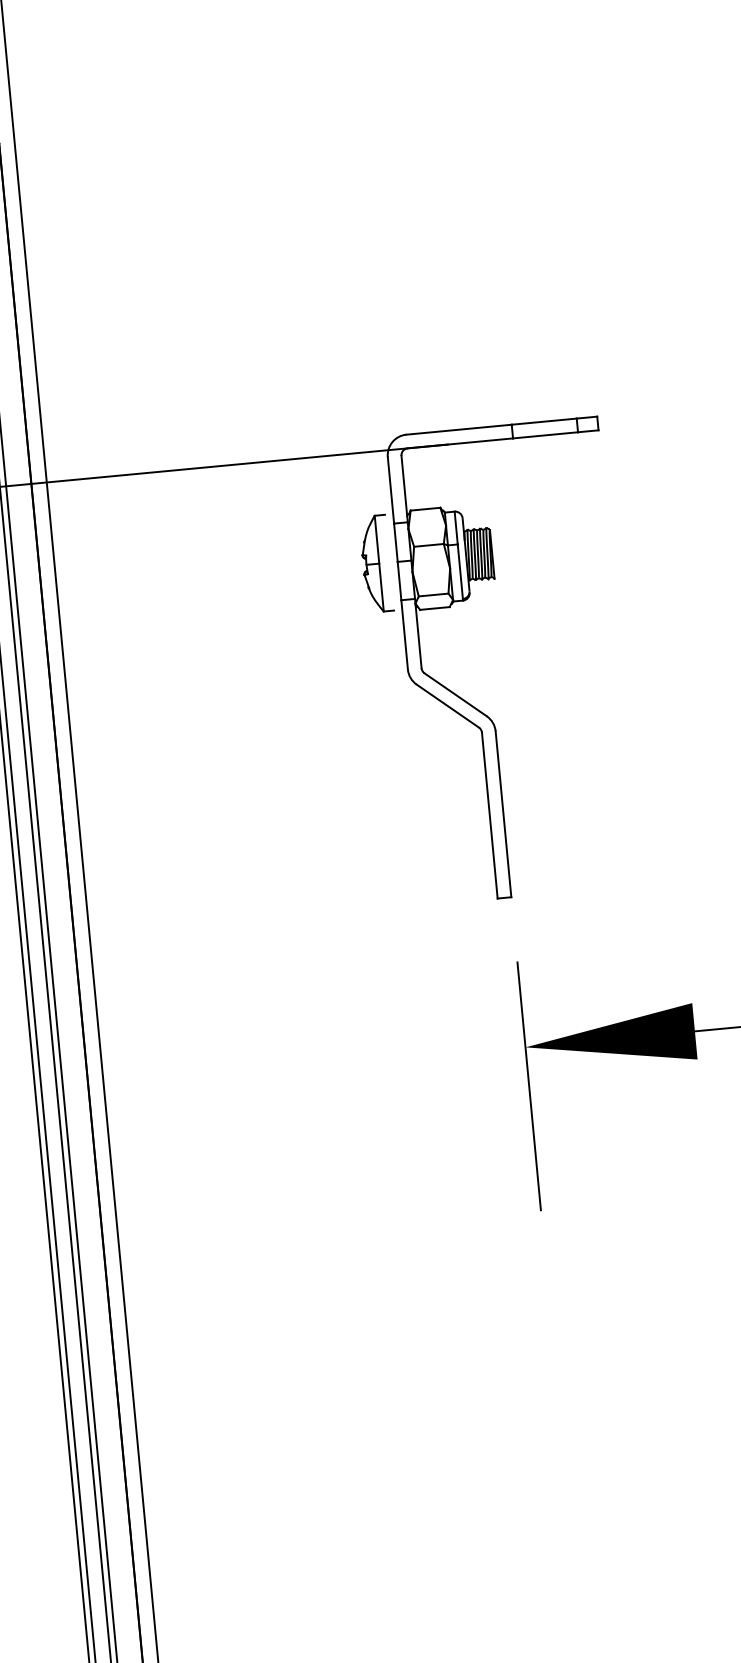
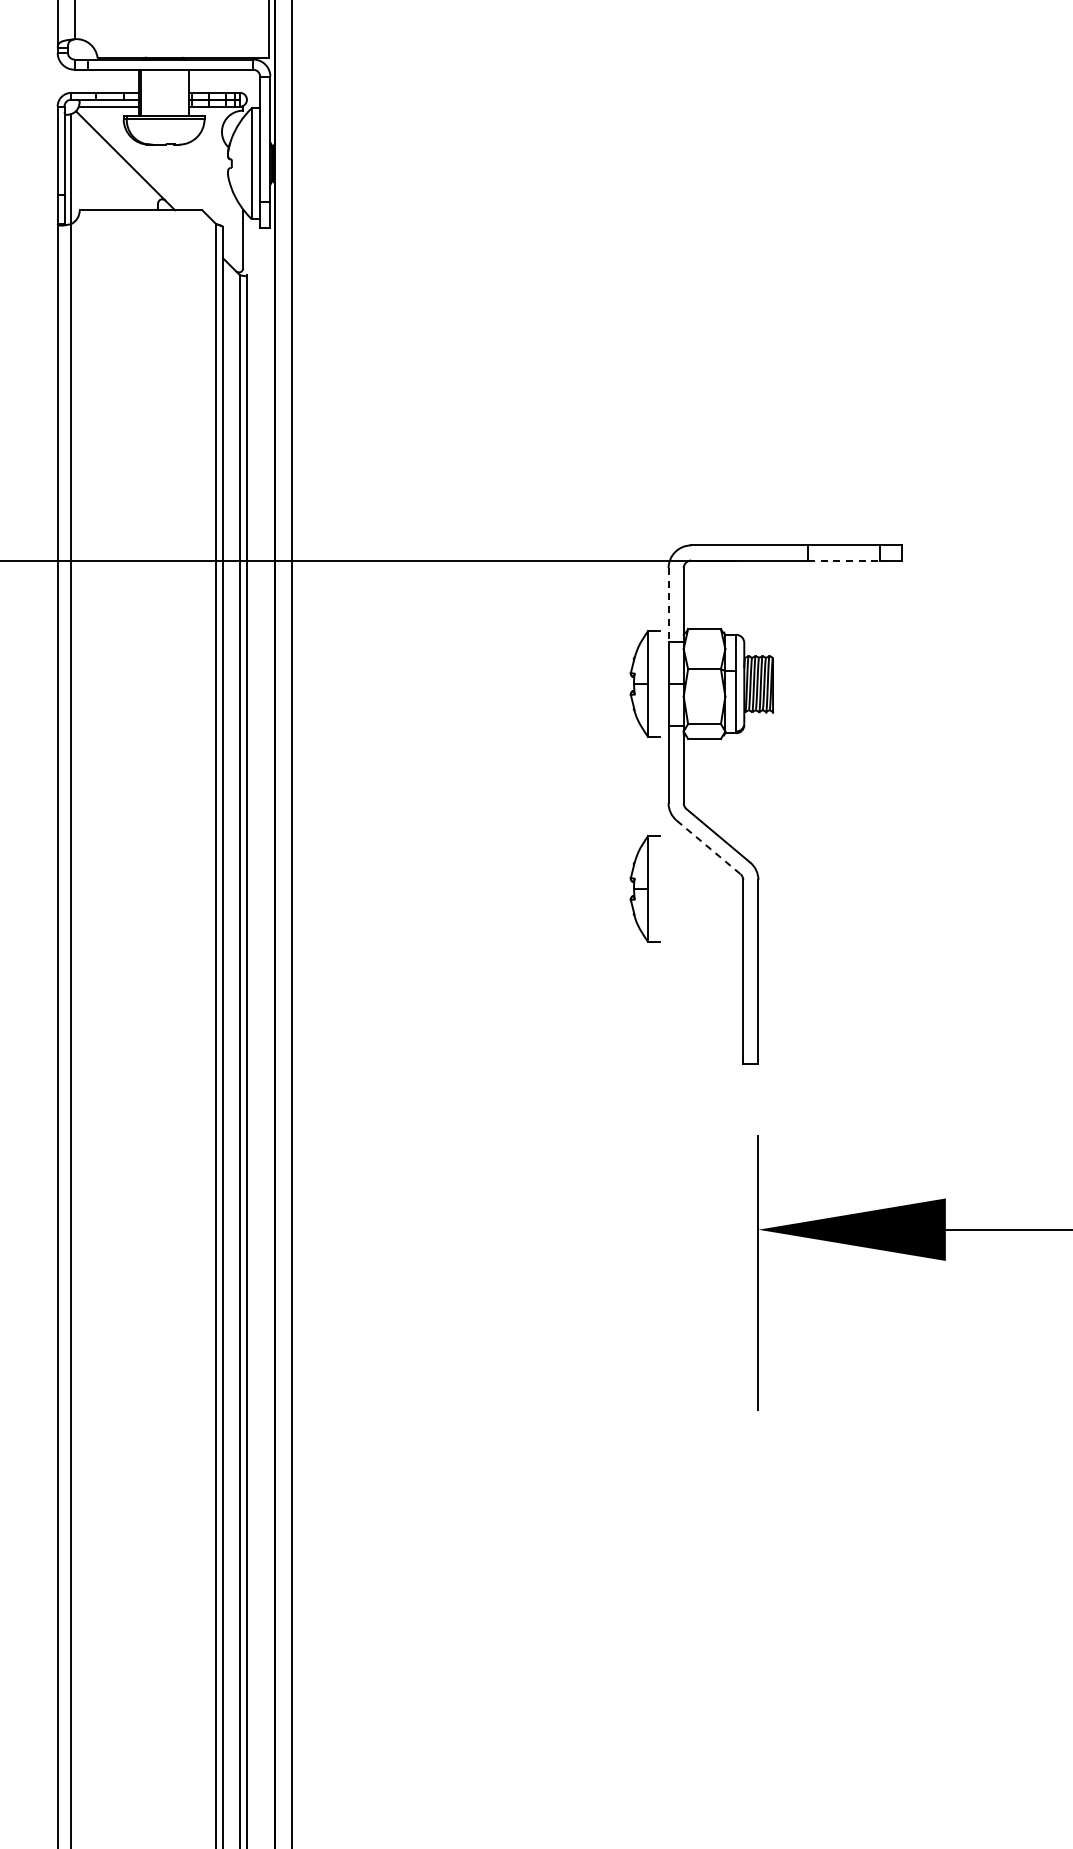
line: (545, 435) -> (843, 560), solid -> dashed
line: (390, 490) -> (668, 604), solid -> dashed
line: (447, 706) -> (708, 847), solid -> dashed
part: (393, 748) -> (644, 888), added

